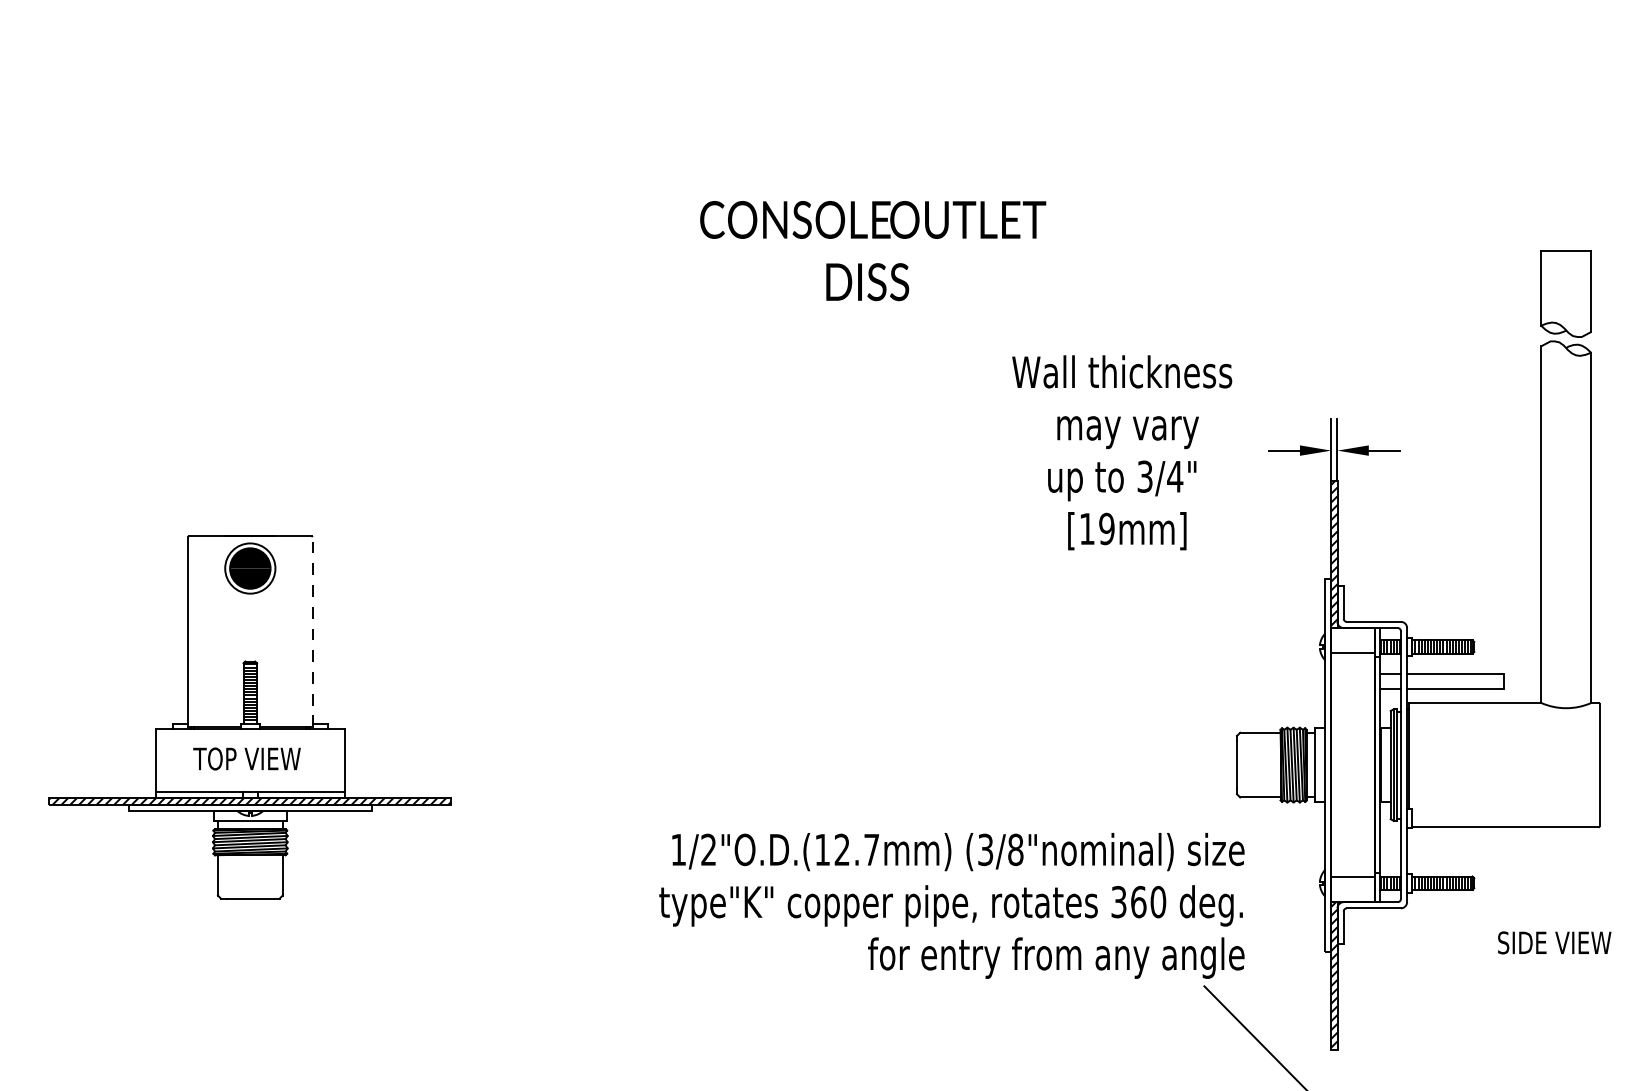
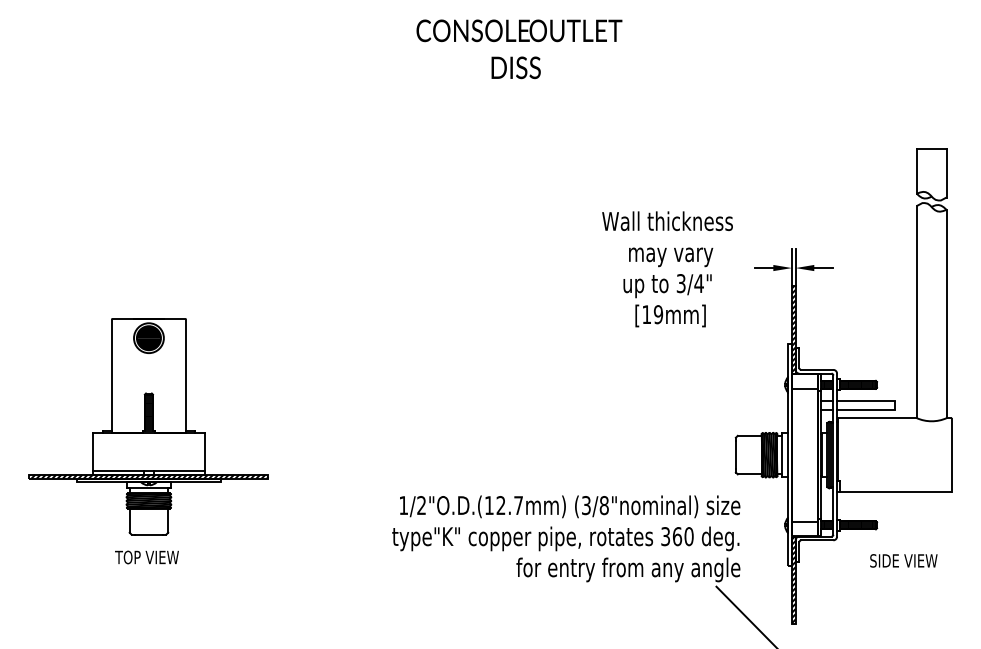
text: (873, 251) -> (519, 49), moved
line: (311, 632) -> (185, 376), dashed -> solid
text: (246, 758) -> (146, 557), moved
text: (1554, 942) -> (903, 560), moved

